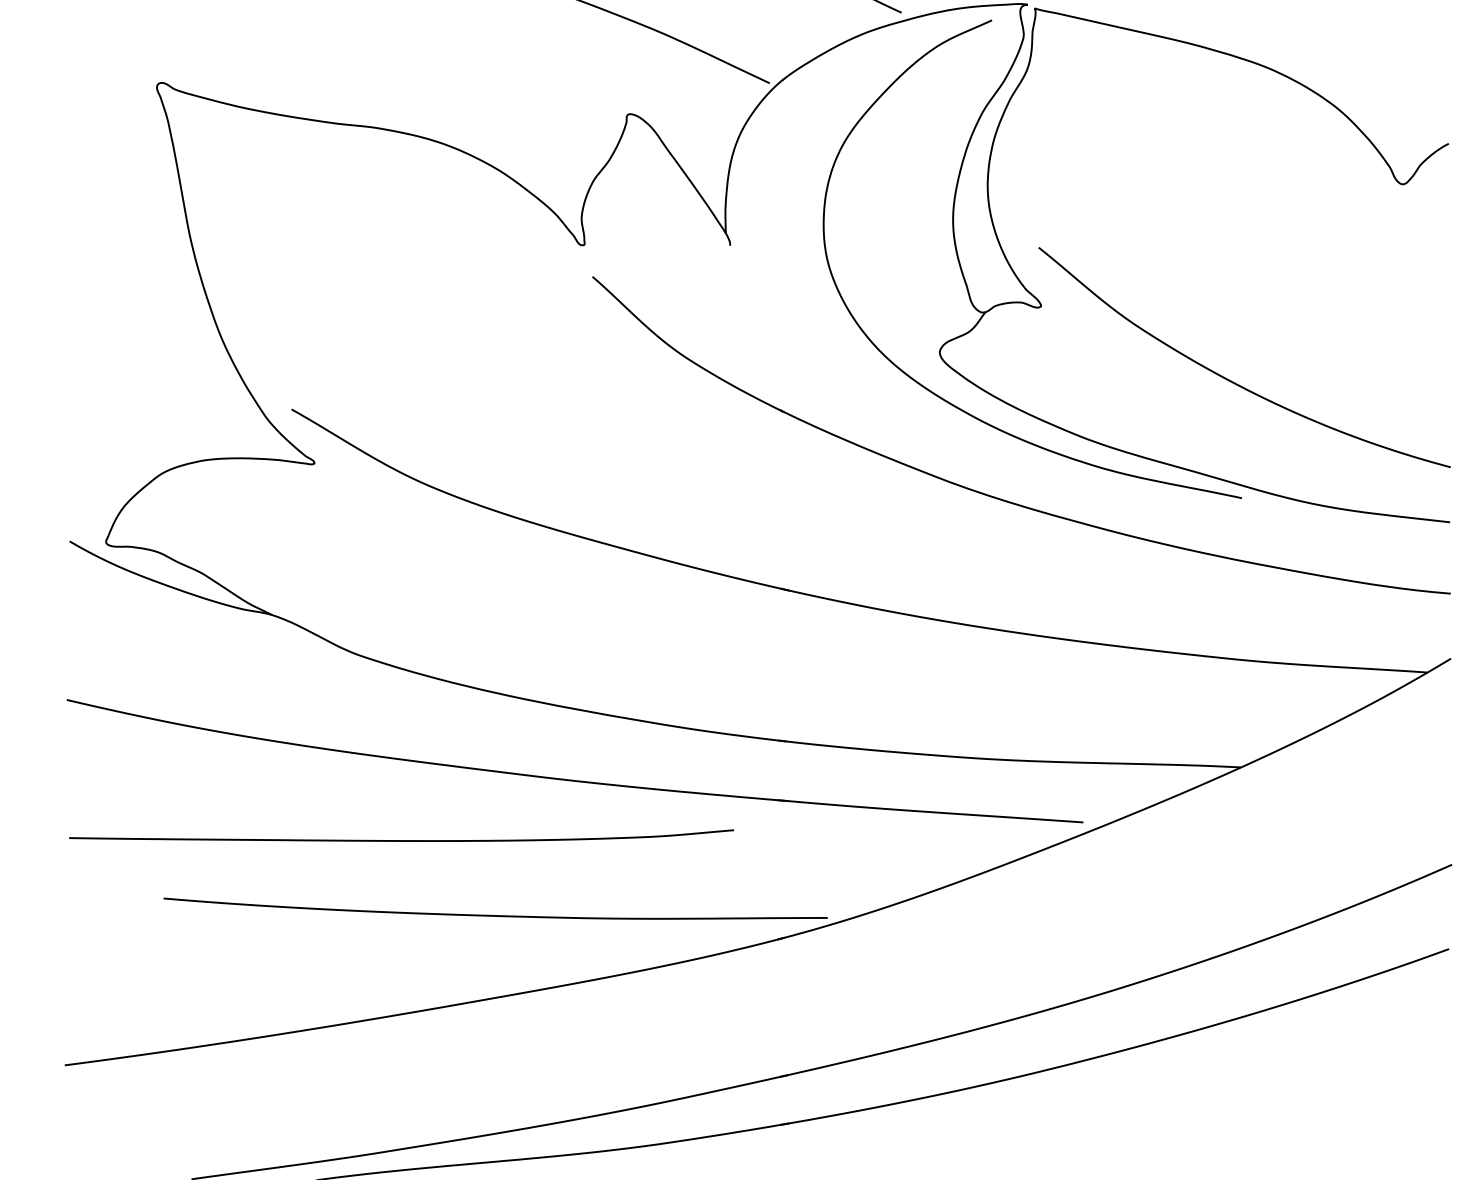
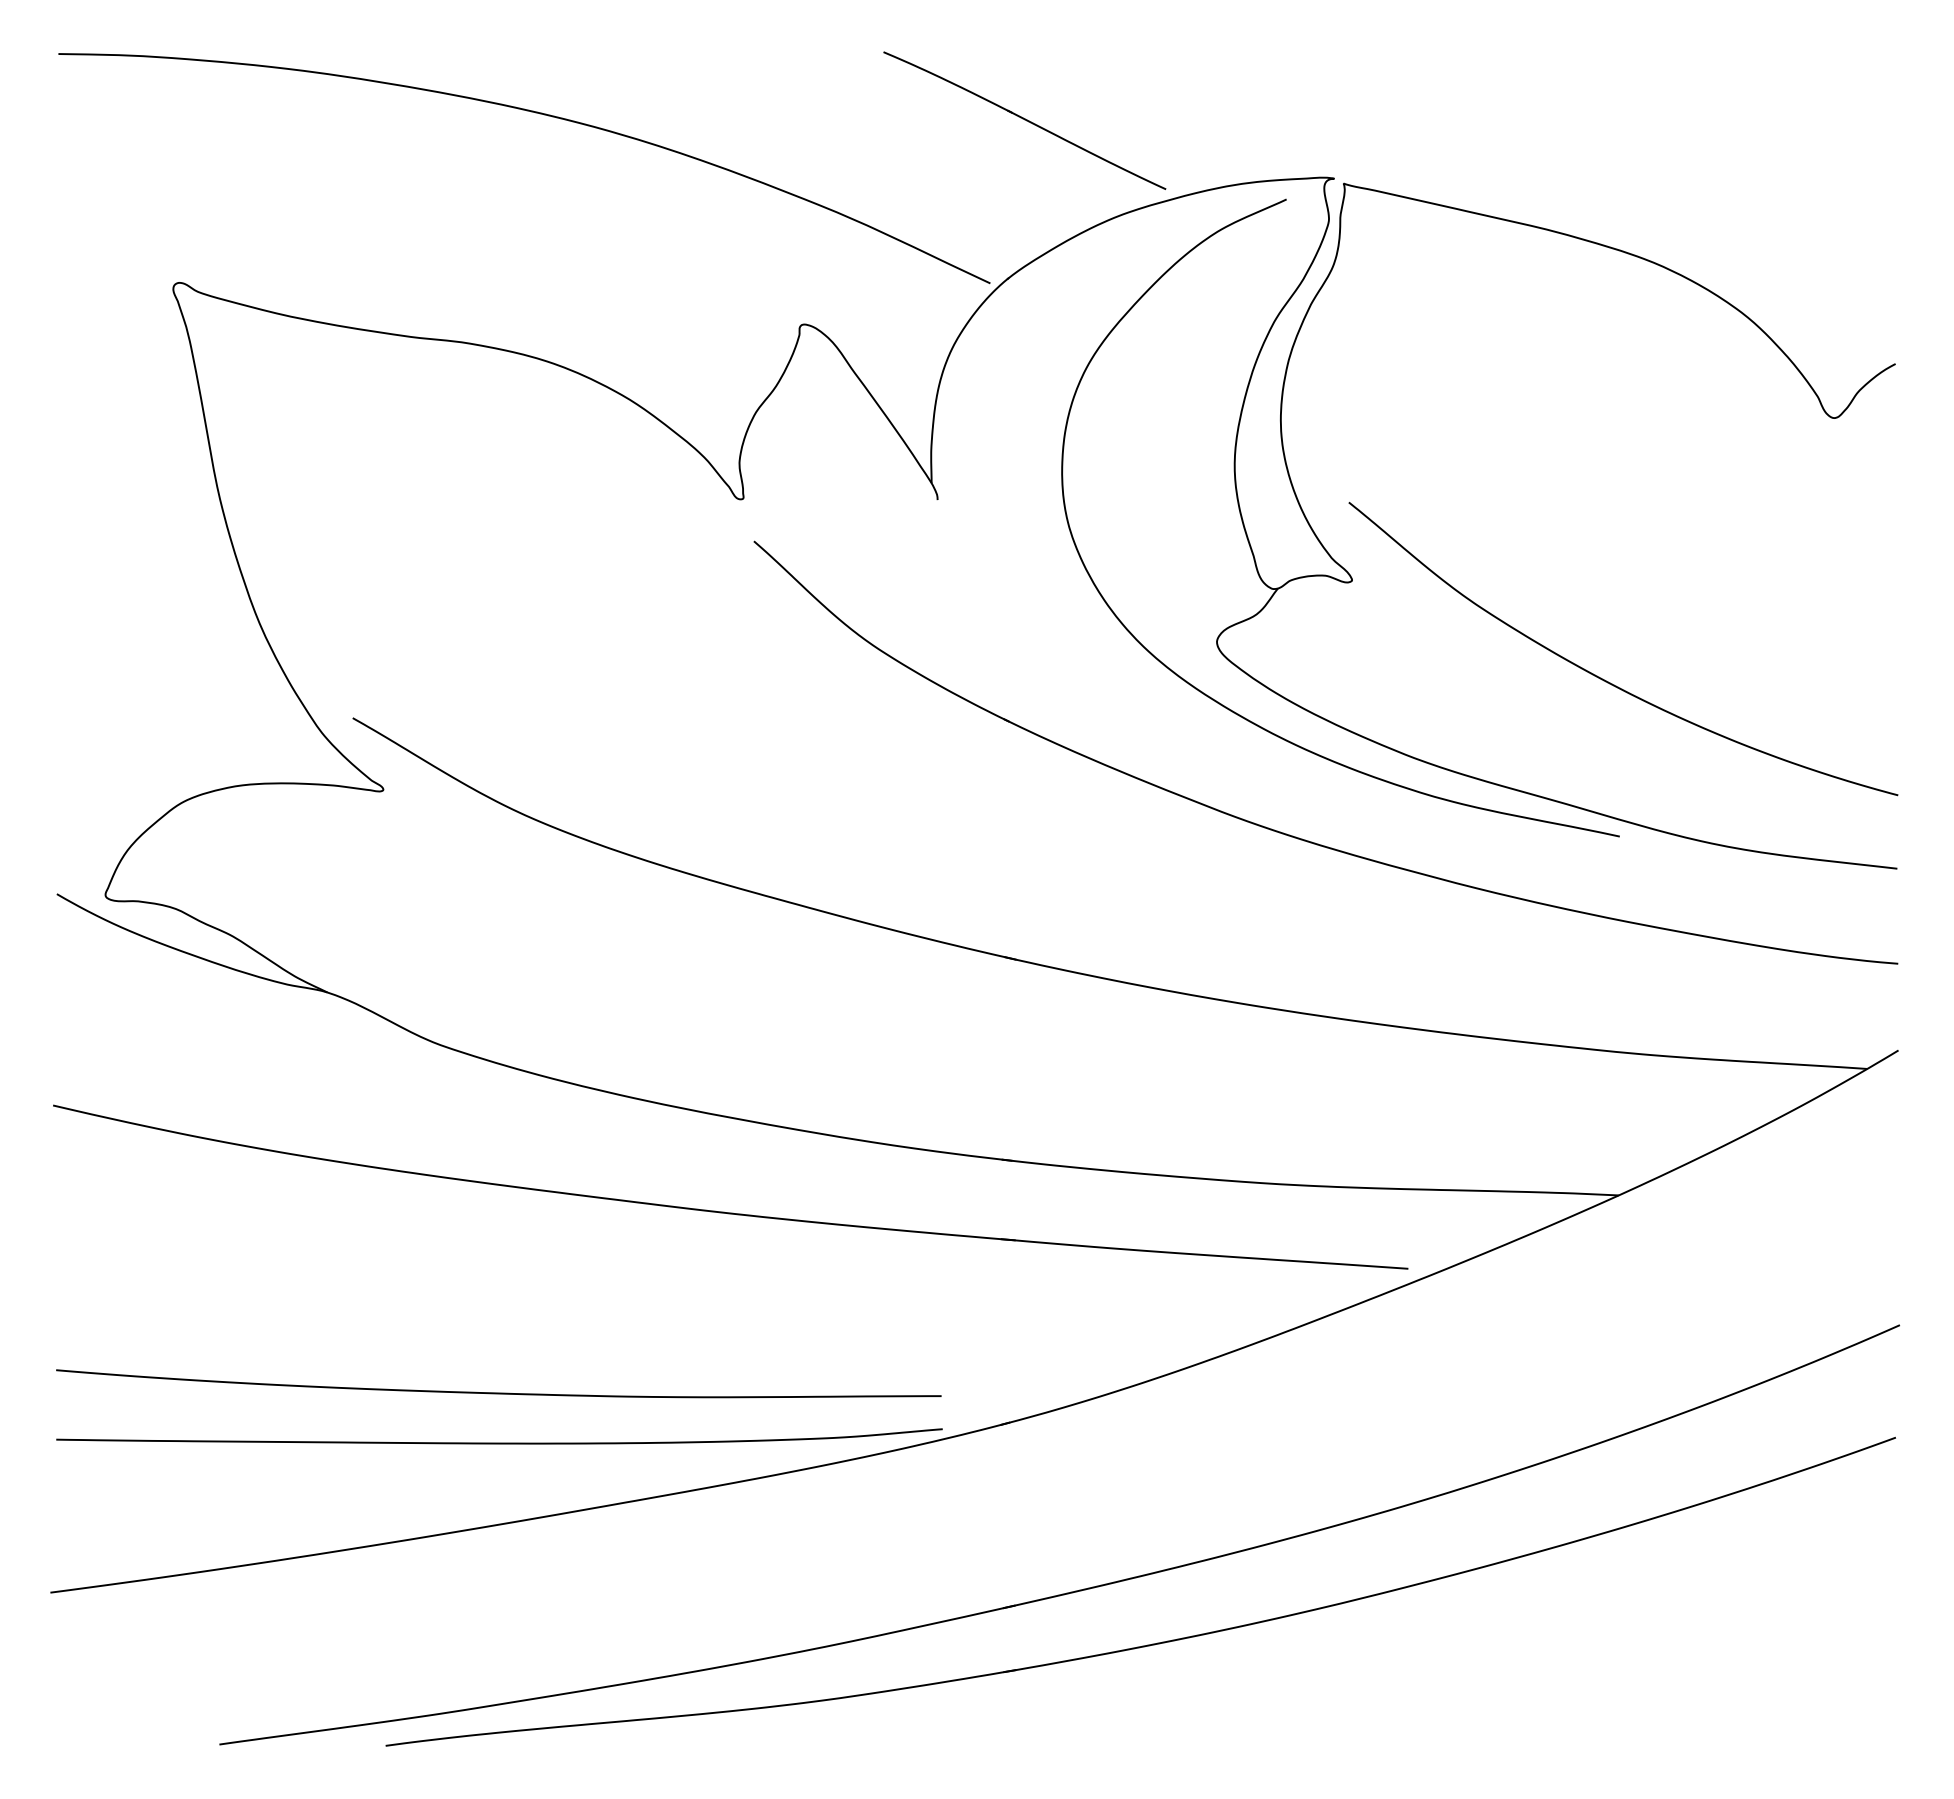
curve: (401, 840) -> (499, 1442), moved
curve: (495, 915) -> (498, 1392), moved

